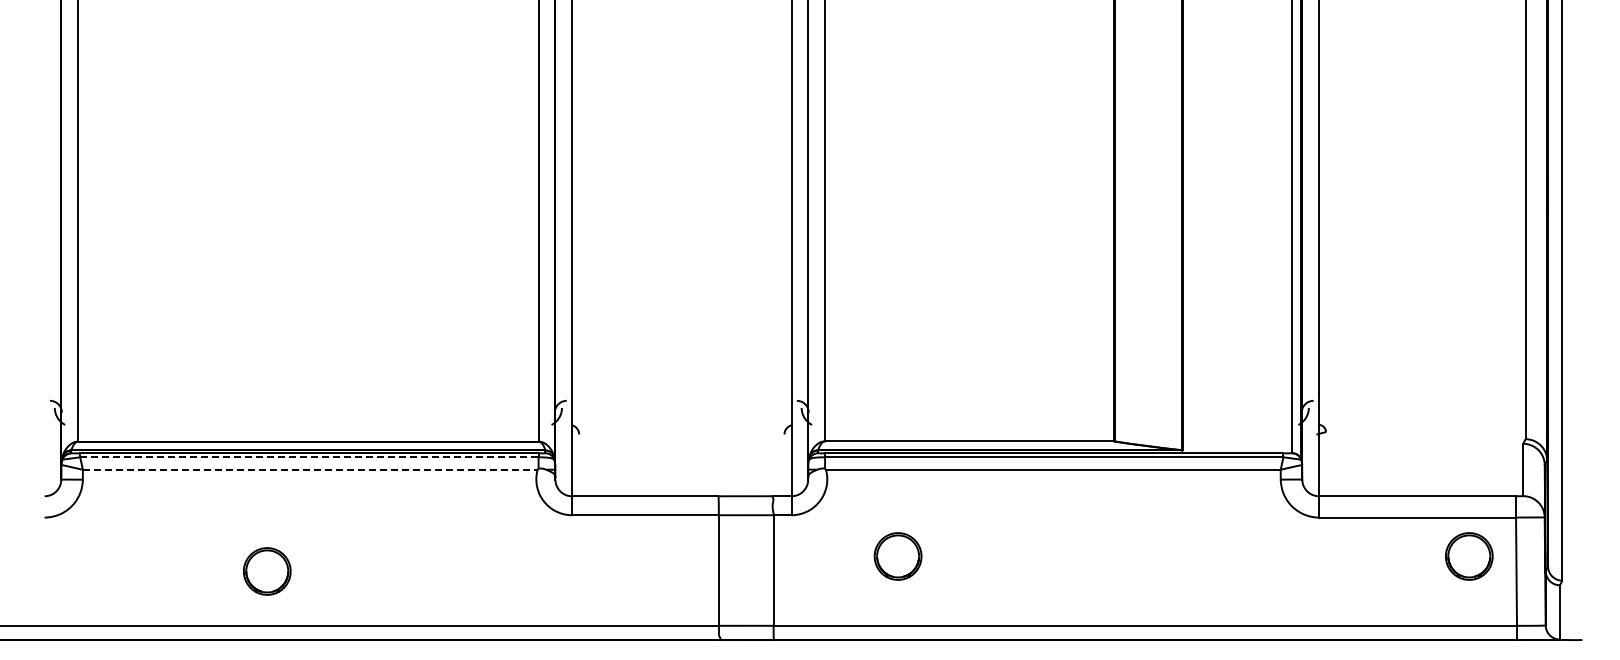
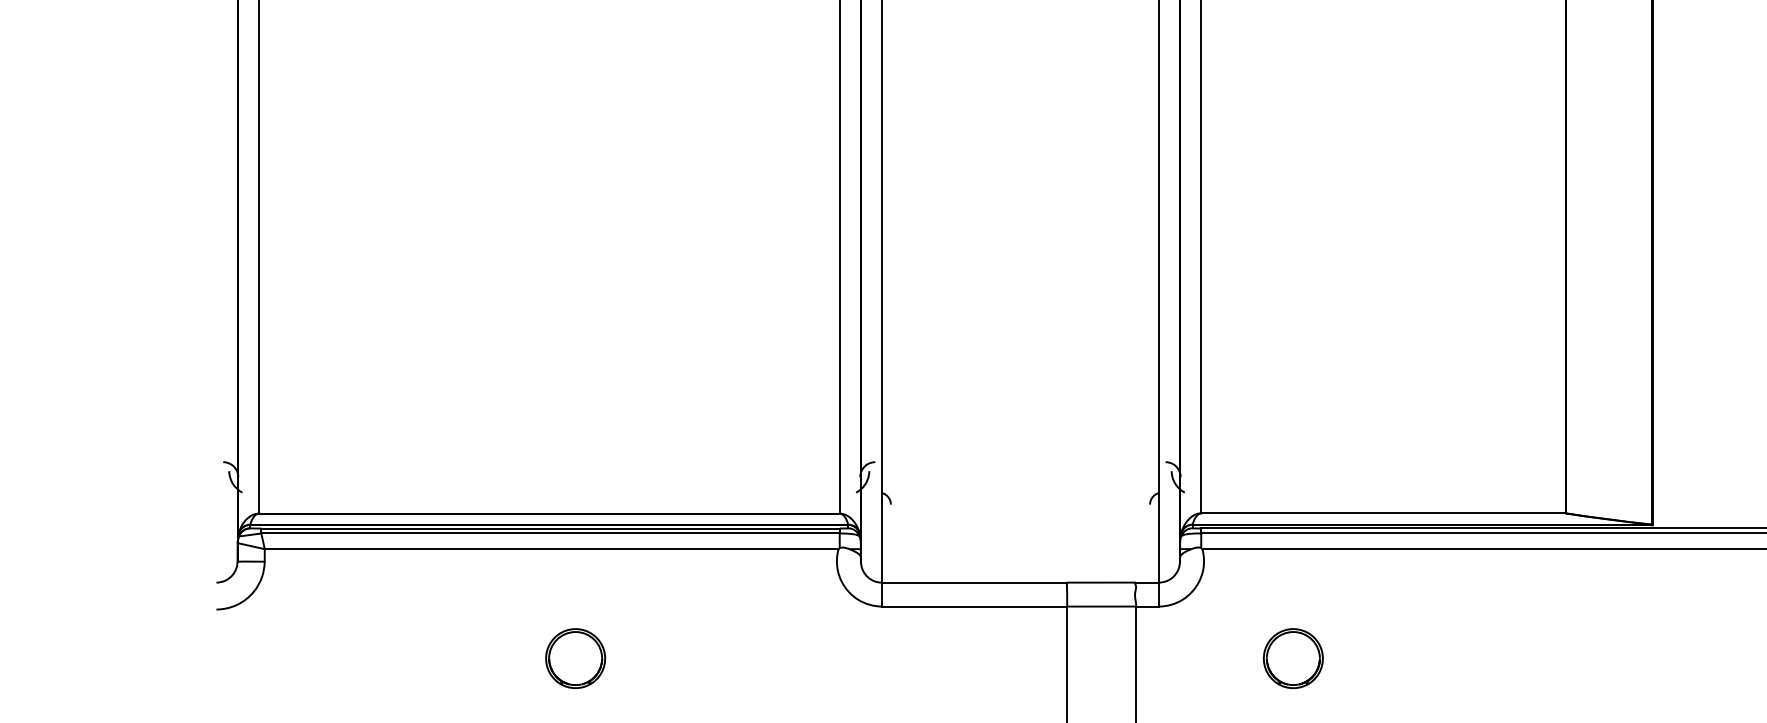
line: (309, 457) -> (550, 533), dashed -> solid
line: (310, 469) -> (551, 548), dashed -> solid
part: (267, 571) -> (575, 658), moved

